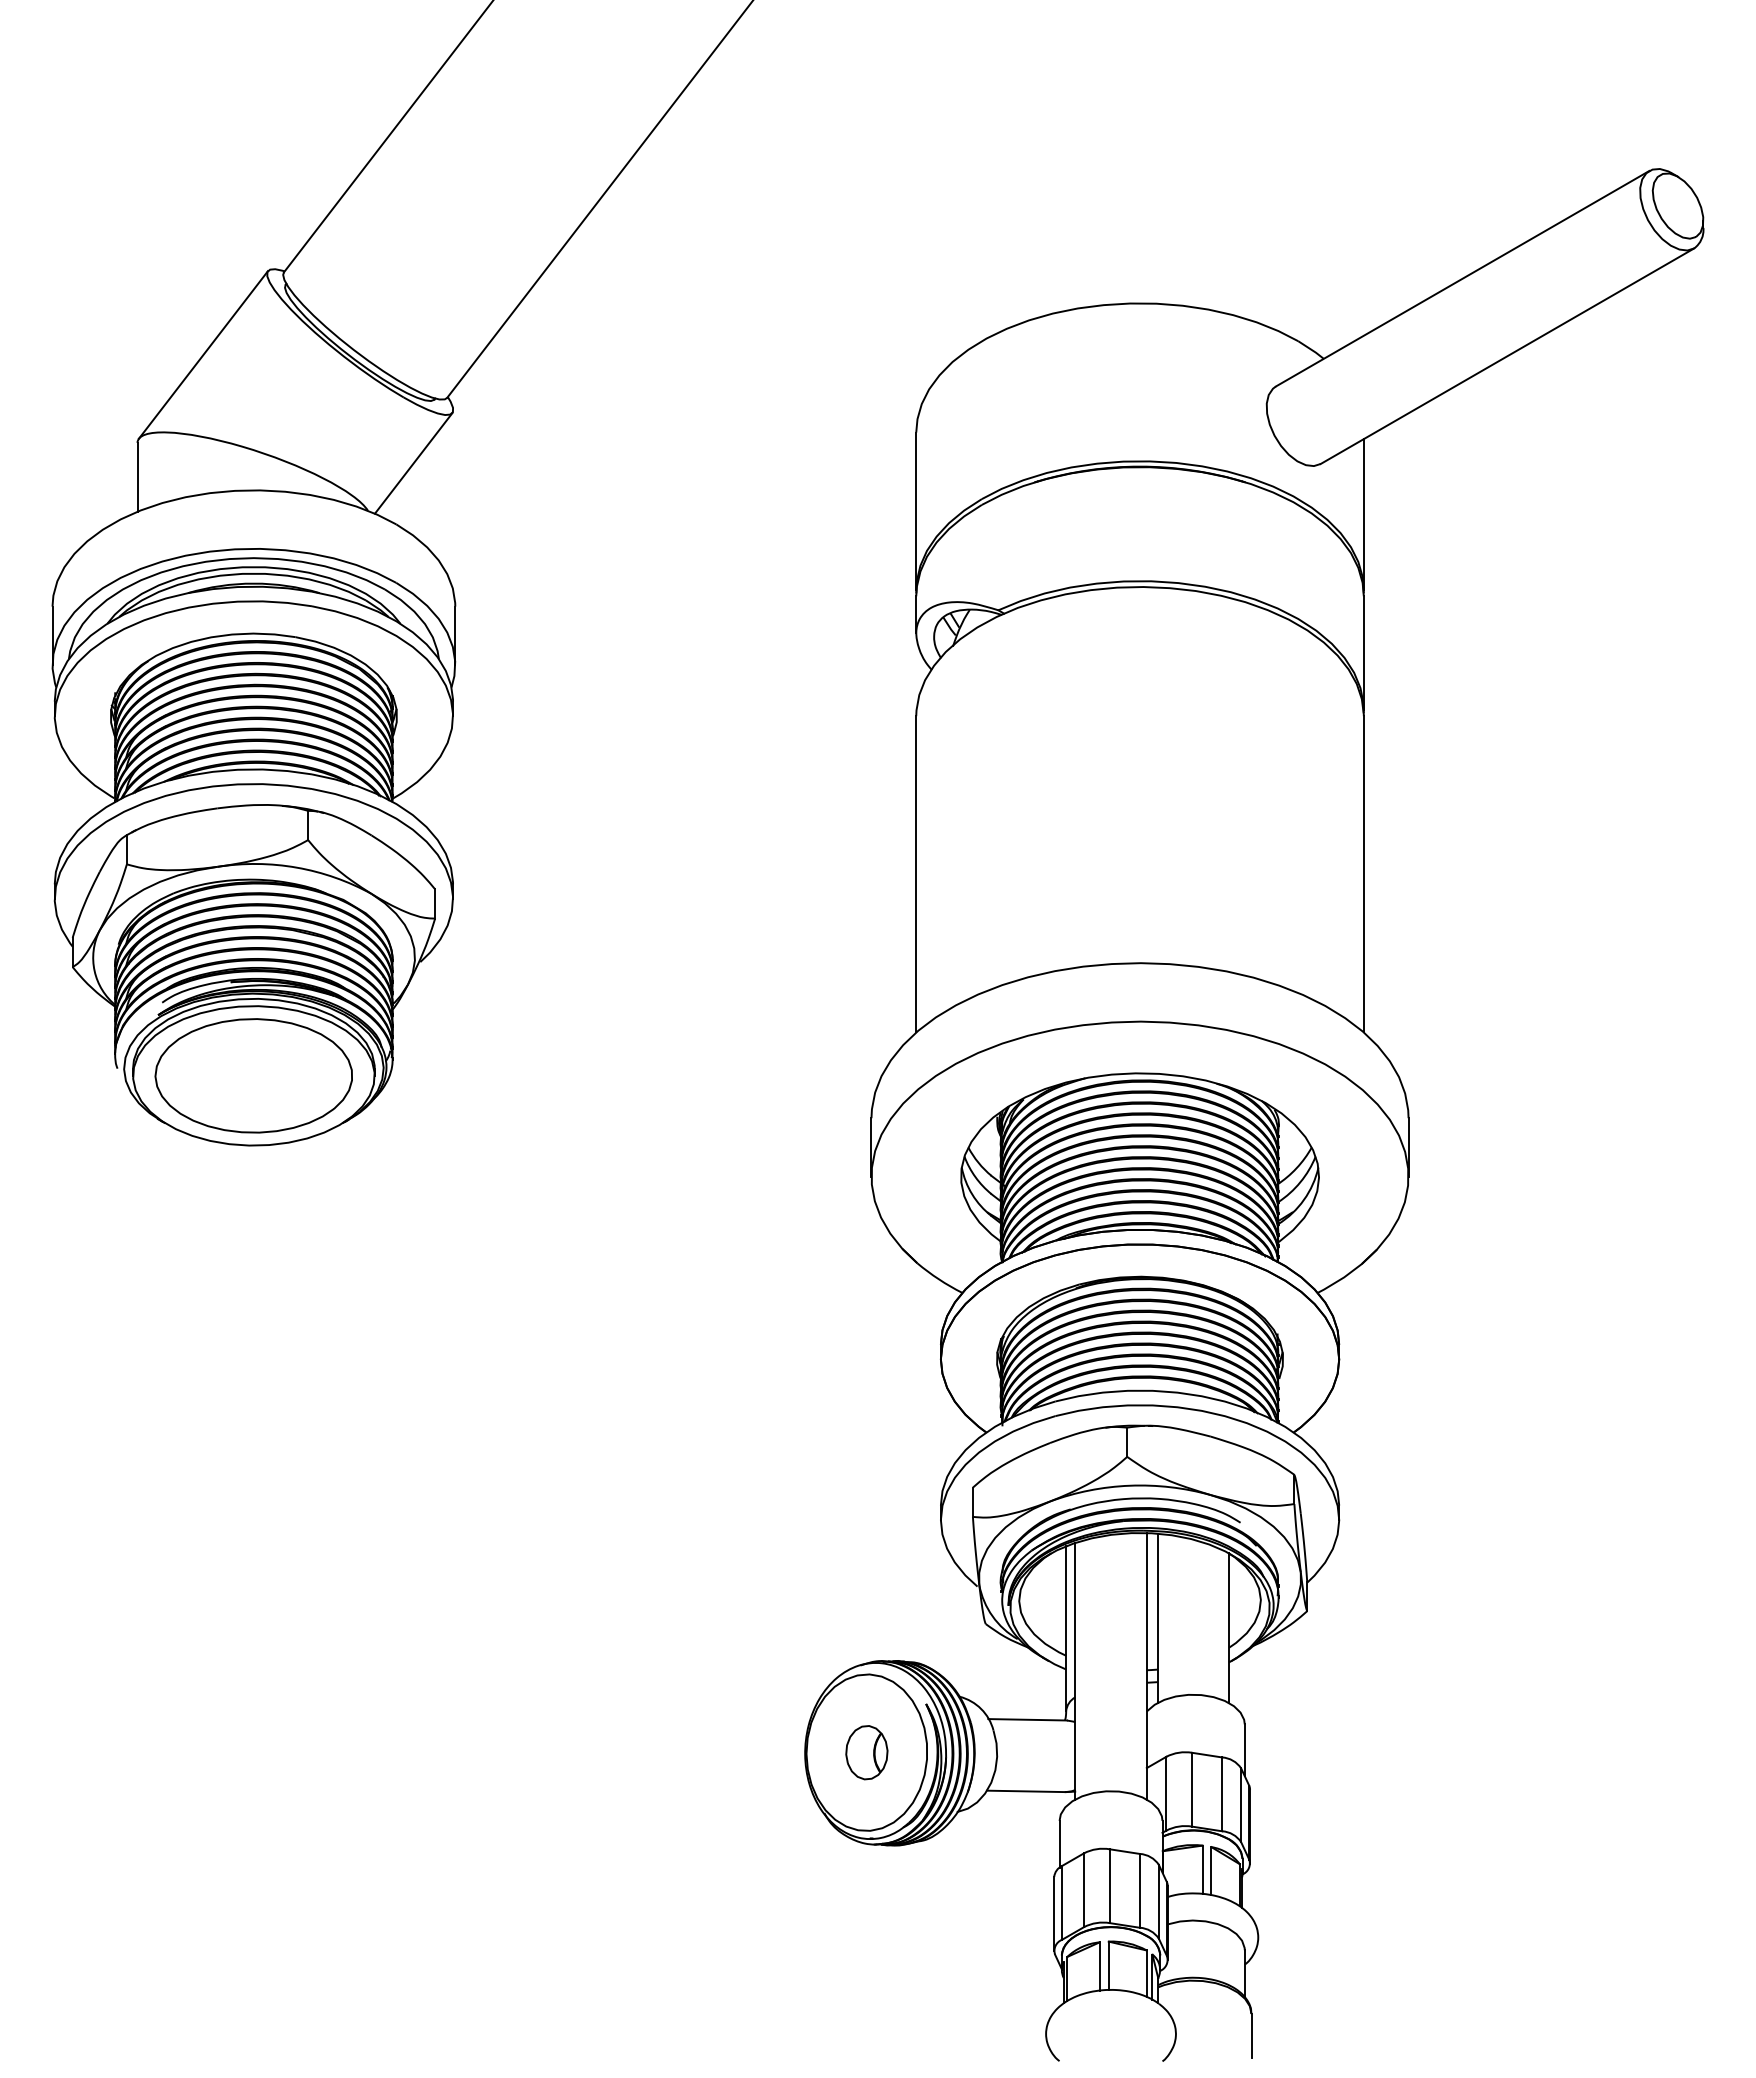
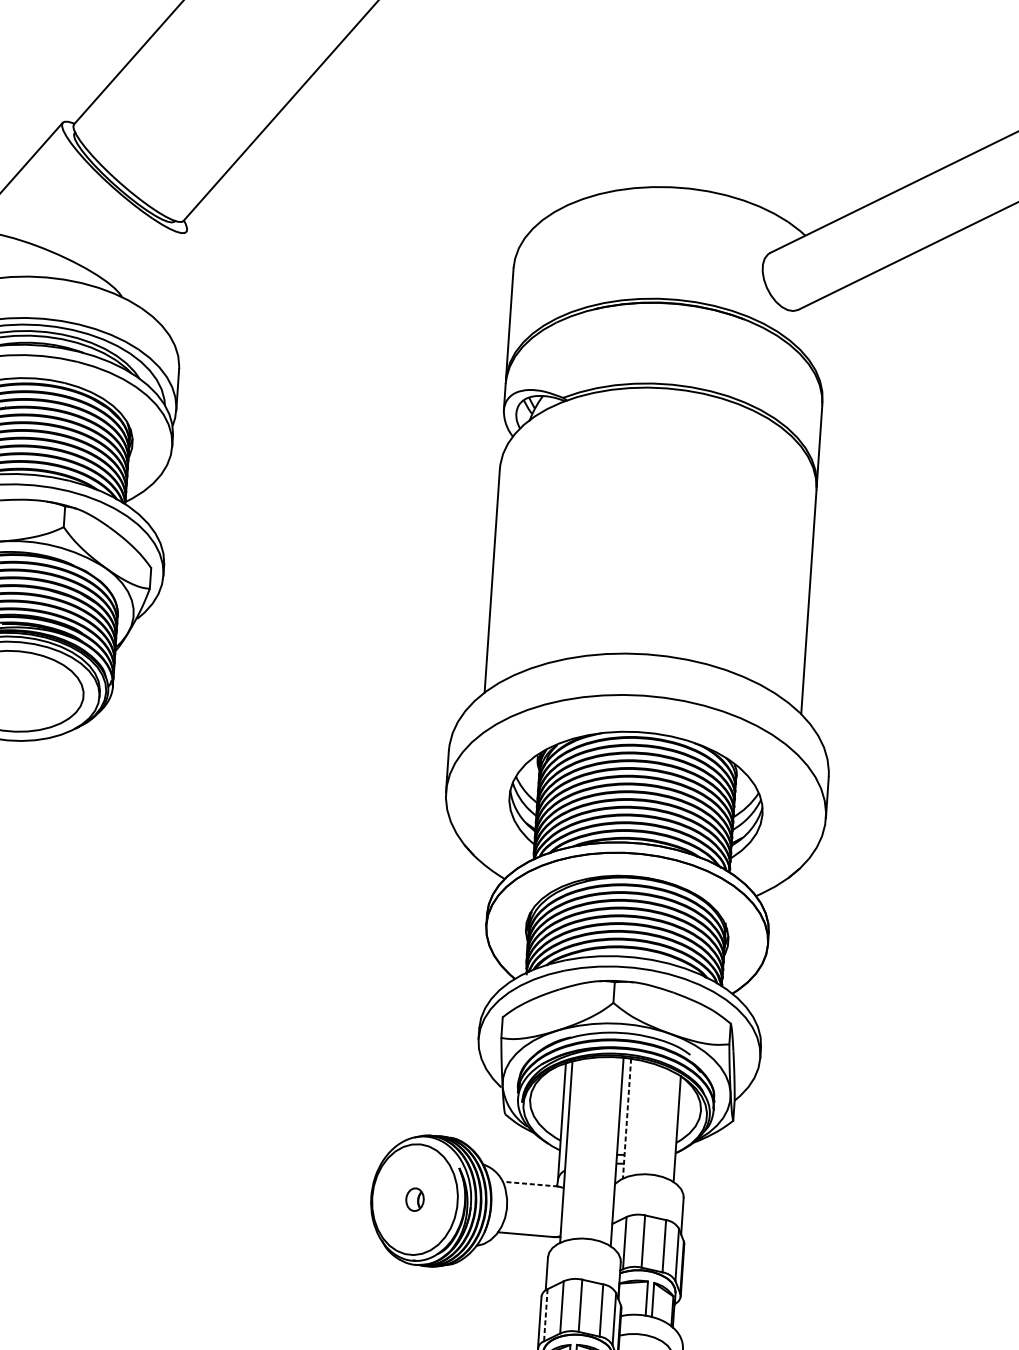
line: (413, 463) -> (156, 265), removed
line: (1363, 514) -> (825, 347), removed
line: (1157, 1618) -> (627, 1118), solid -> dashed
line: (1027, 1719) -> (530, 1183), solid -> dashed
part: (866, 1752) -> (414, 1199), size x0.6
line: (1062, 1902) -> (546, 1315), solid -> dashed

